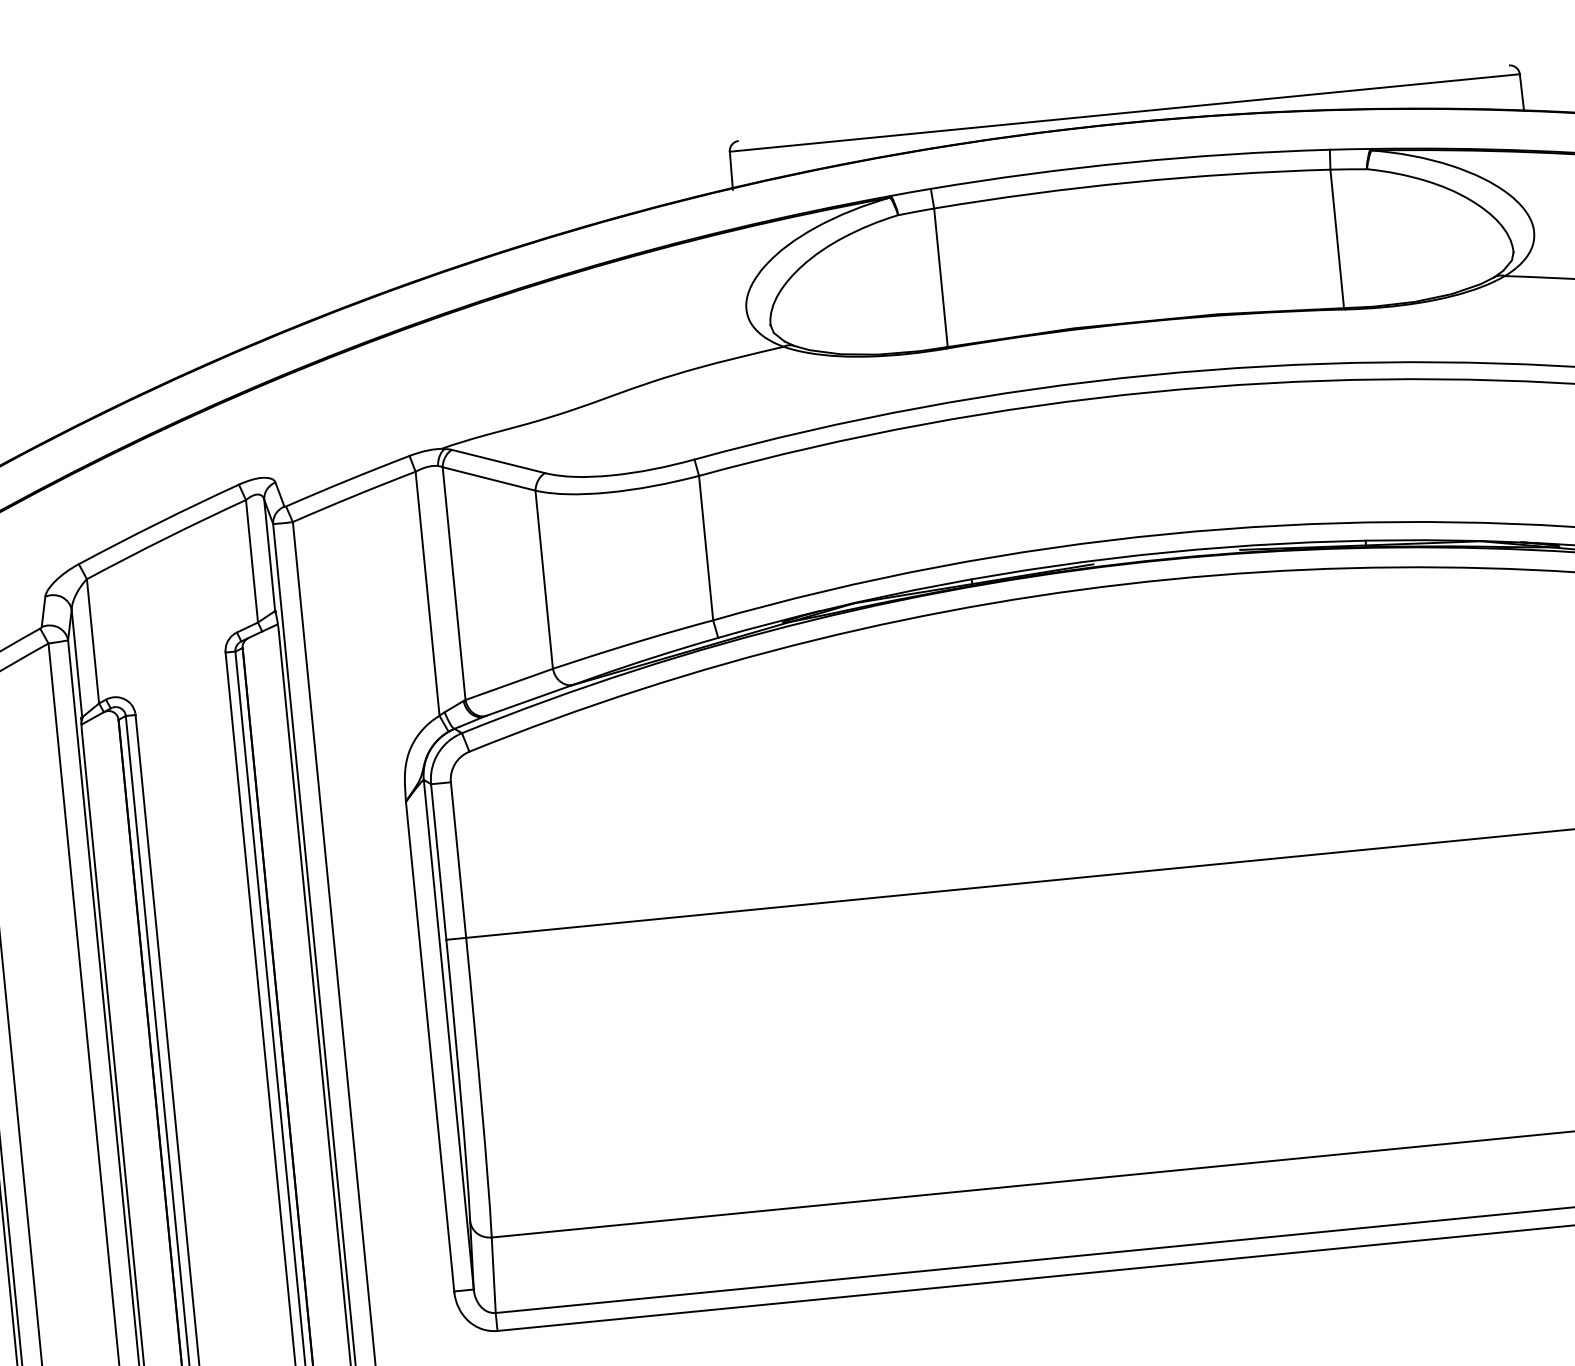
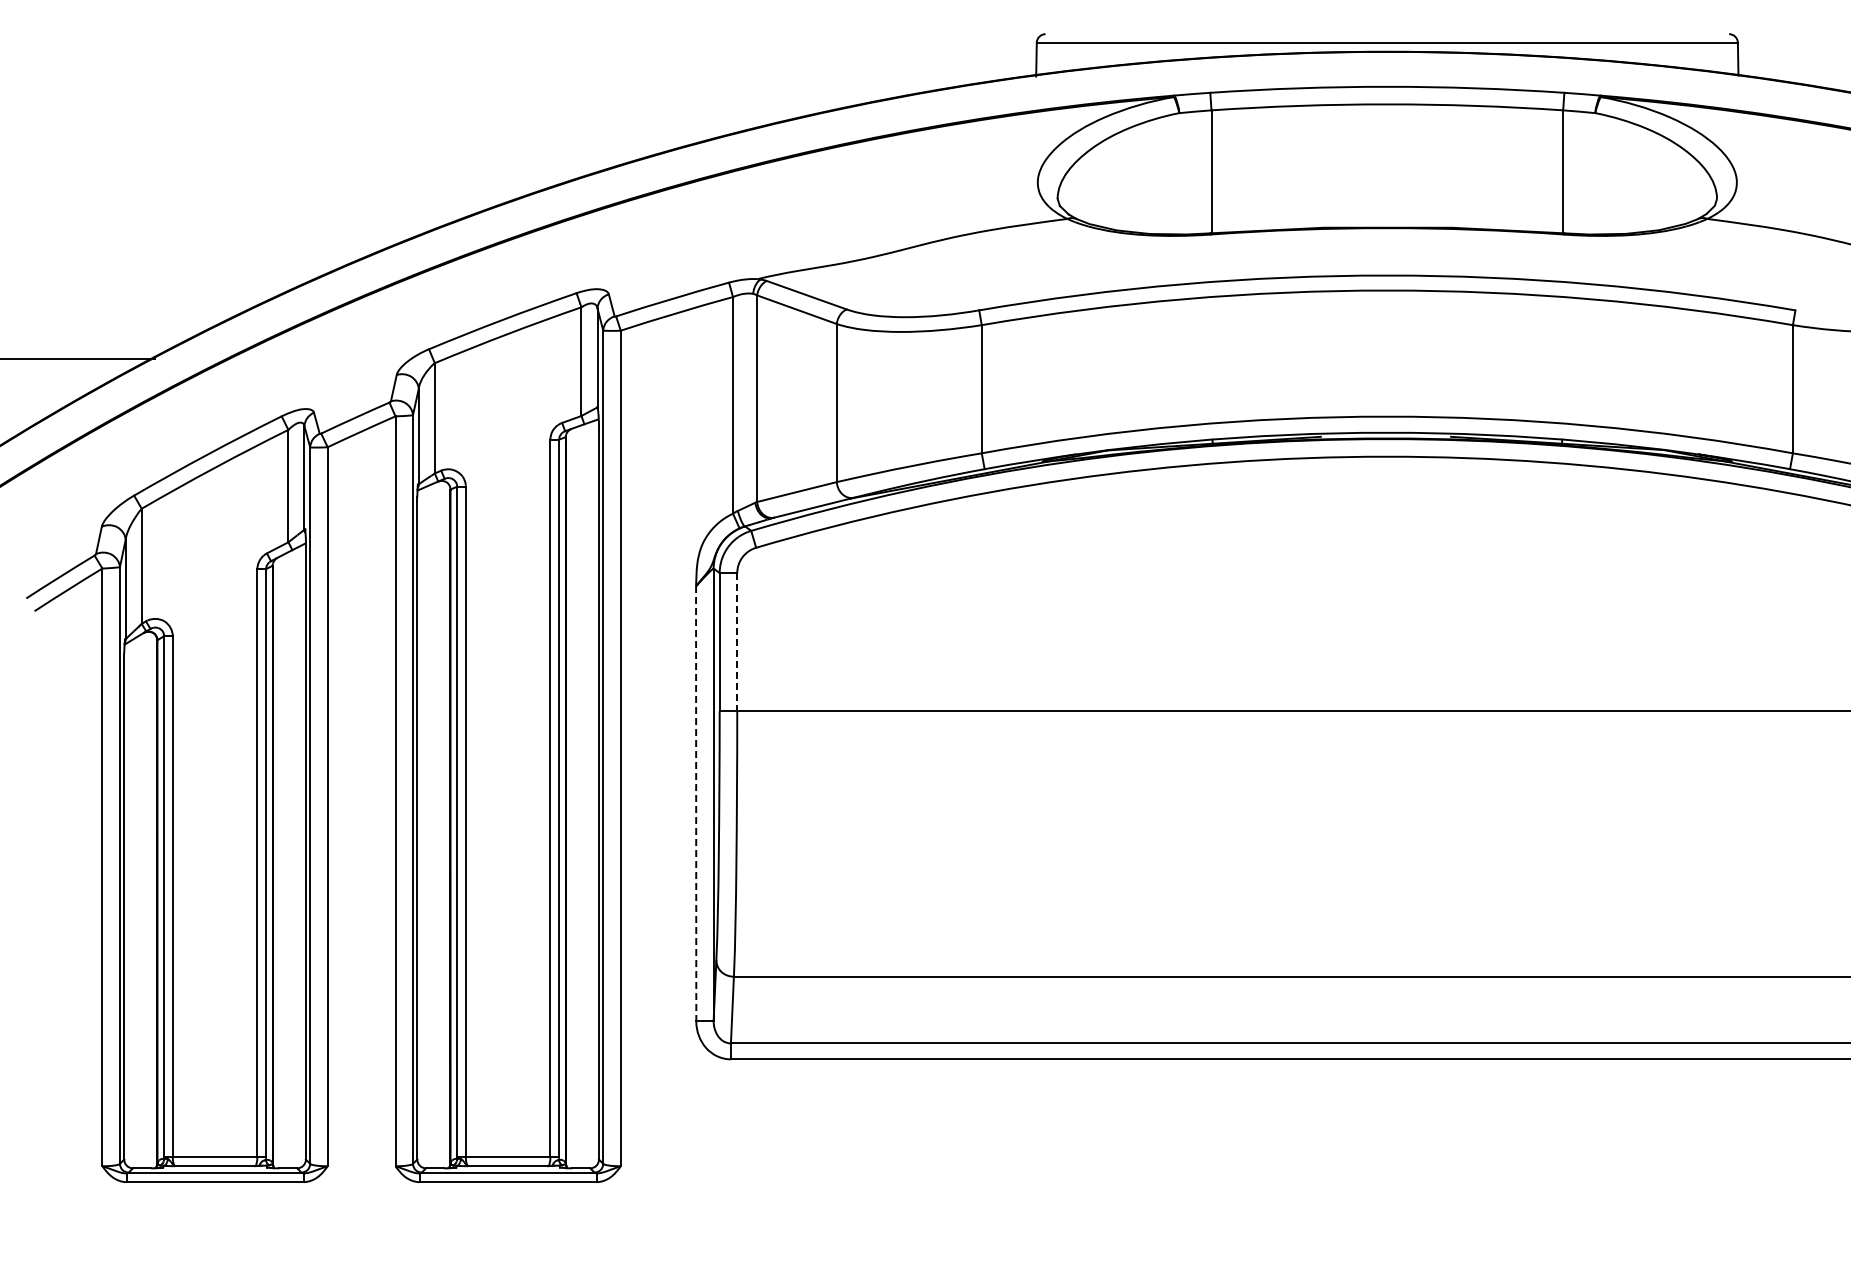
line: (458, 860) -> (737, 642), solid -> dashed
line: (430, 1047) -> (696, 804), solid -> dashed

